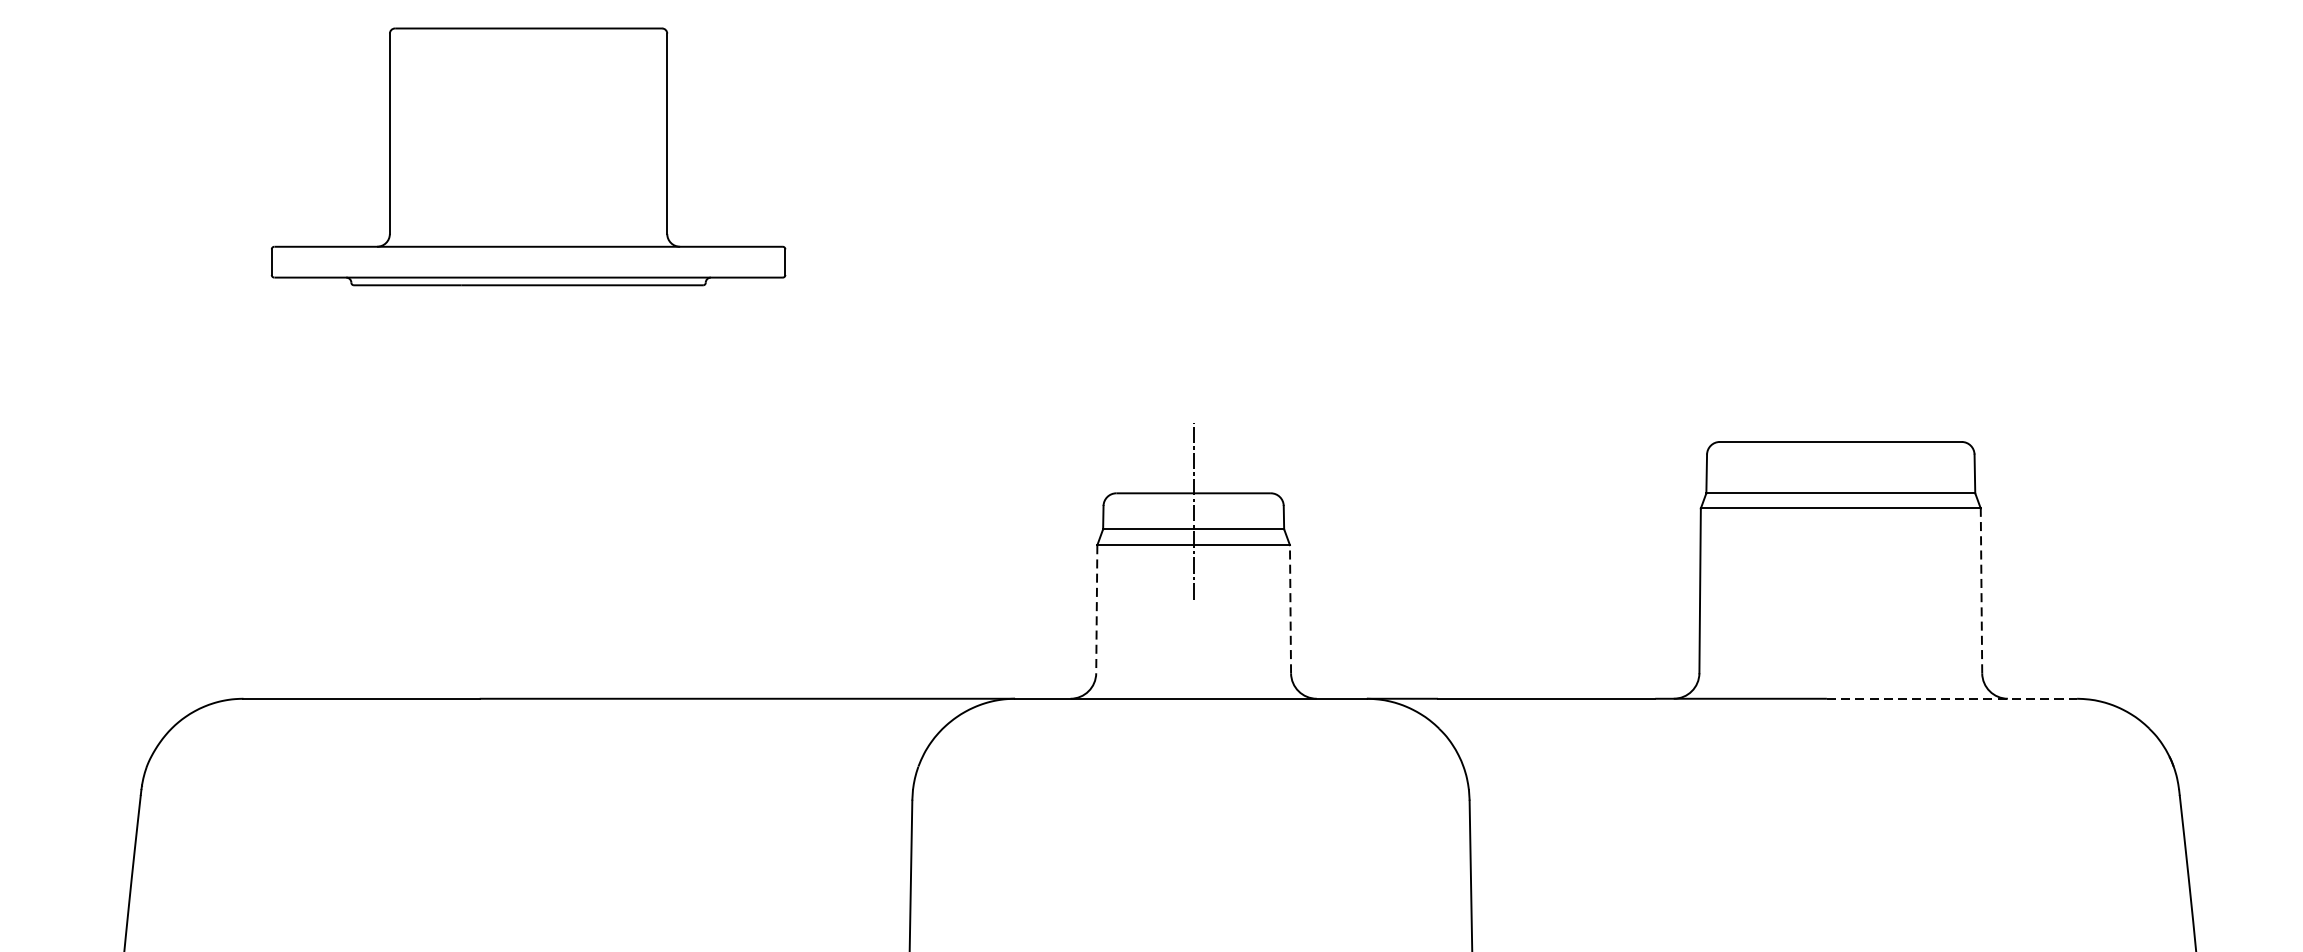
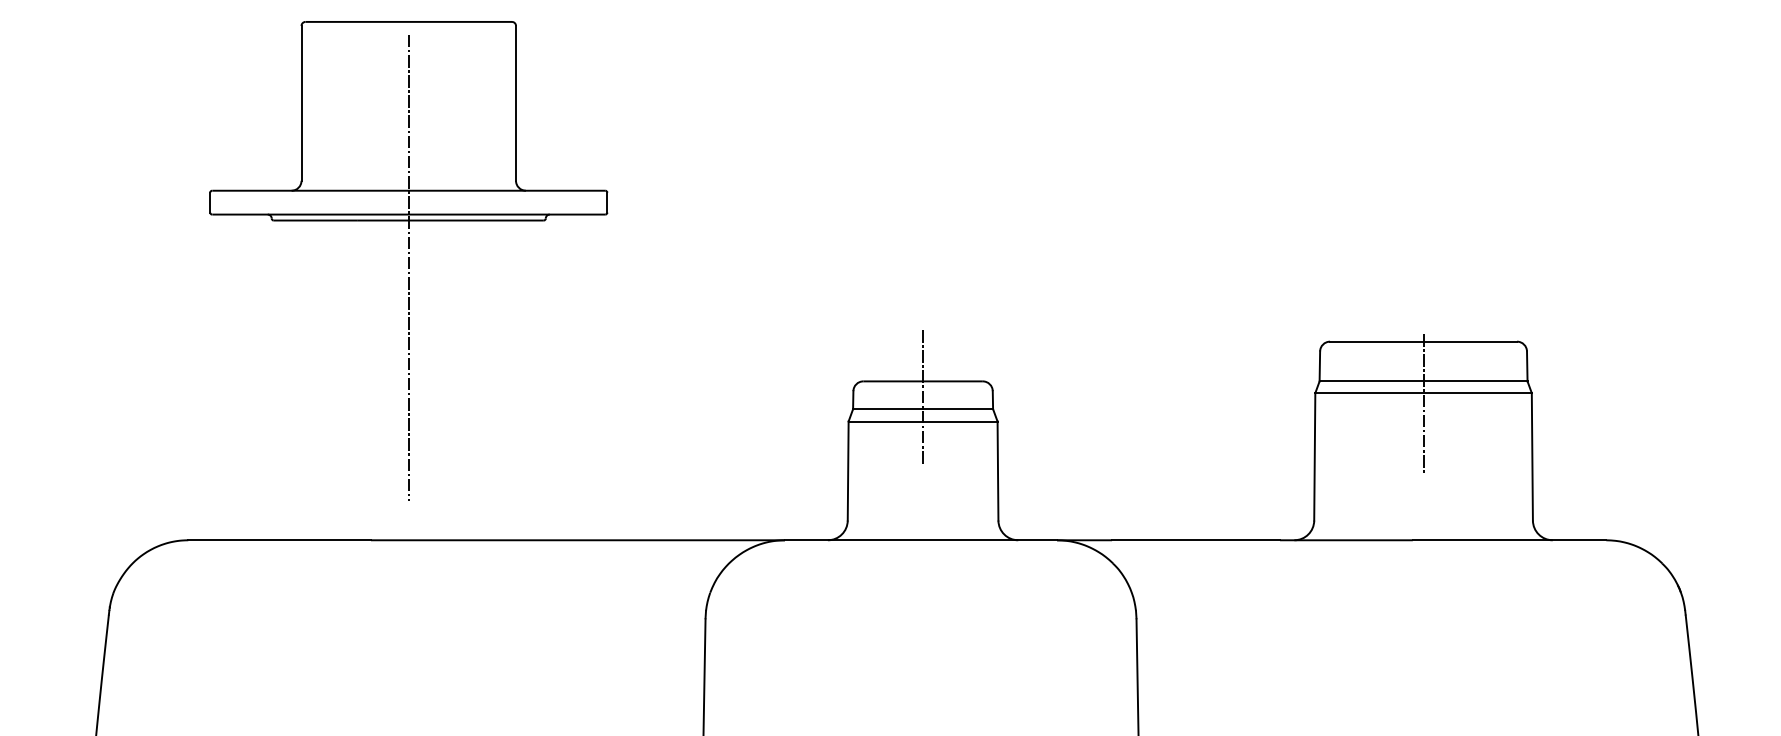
line: (528, 346) -> (408, 267), added
line: (1840, 521) -> (1423, 403), added
line: (1981, 590) -> (1532, 456), dashed -> solid
line: (1097, 609) -> (848, 471), dashed -> solid
line: (1291, 609) -> (998, 471), dashed -> solid
line: (1951, 699) -> (1509, 540), dashed -> solid

